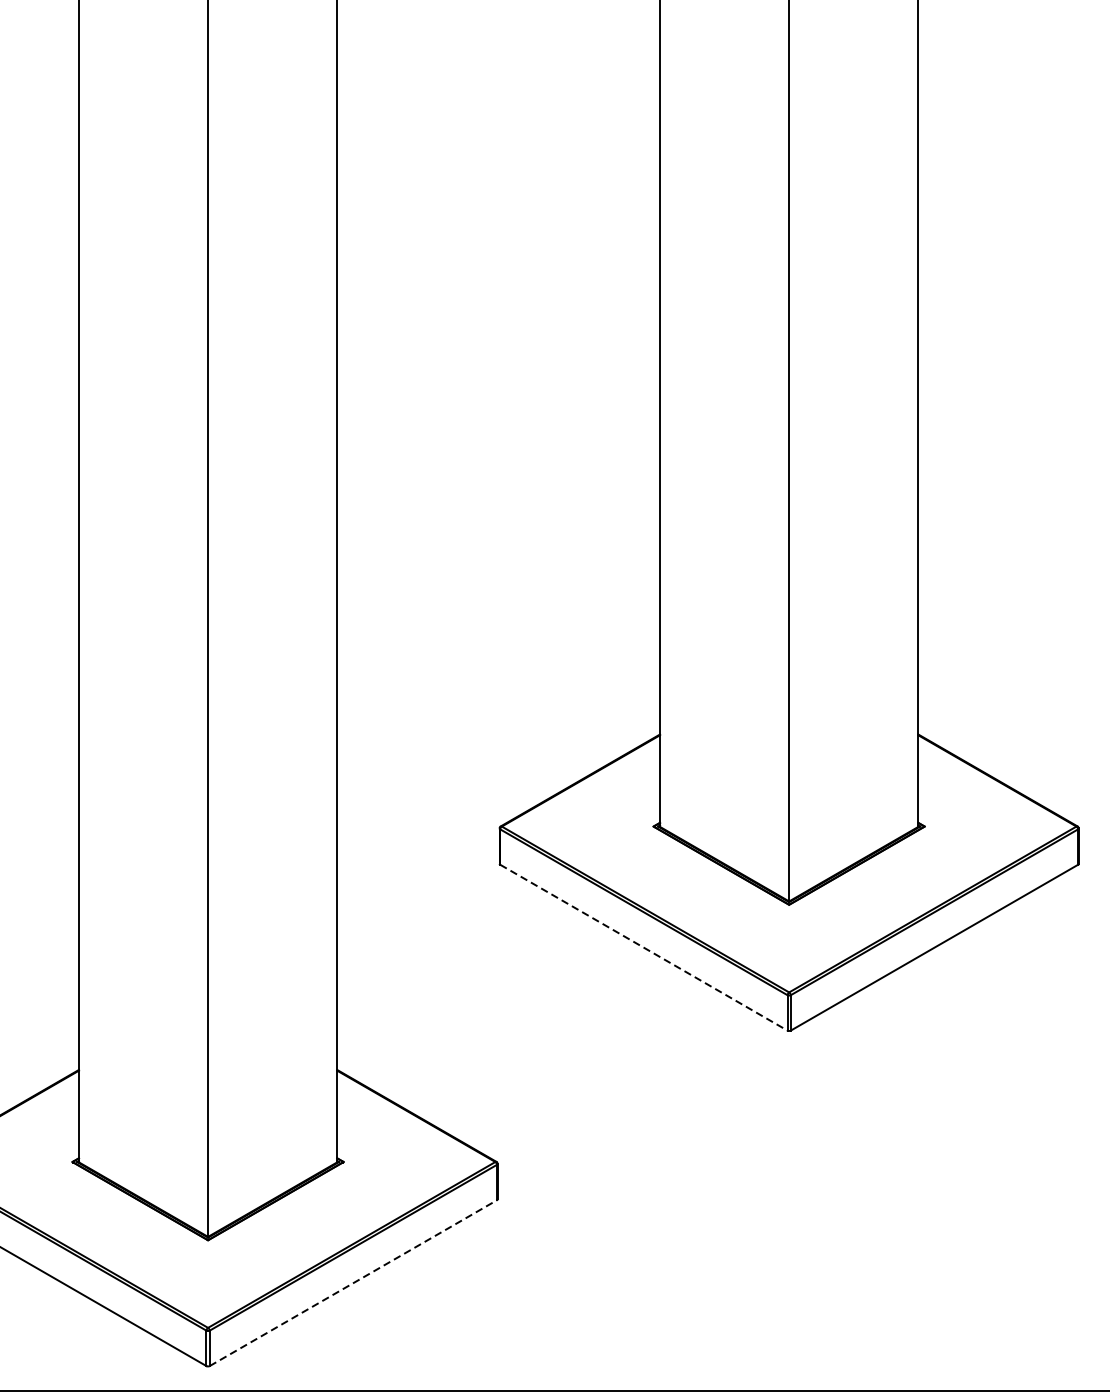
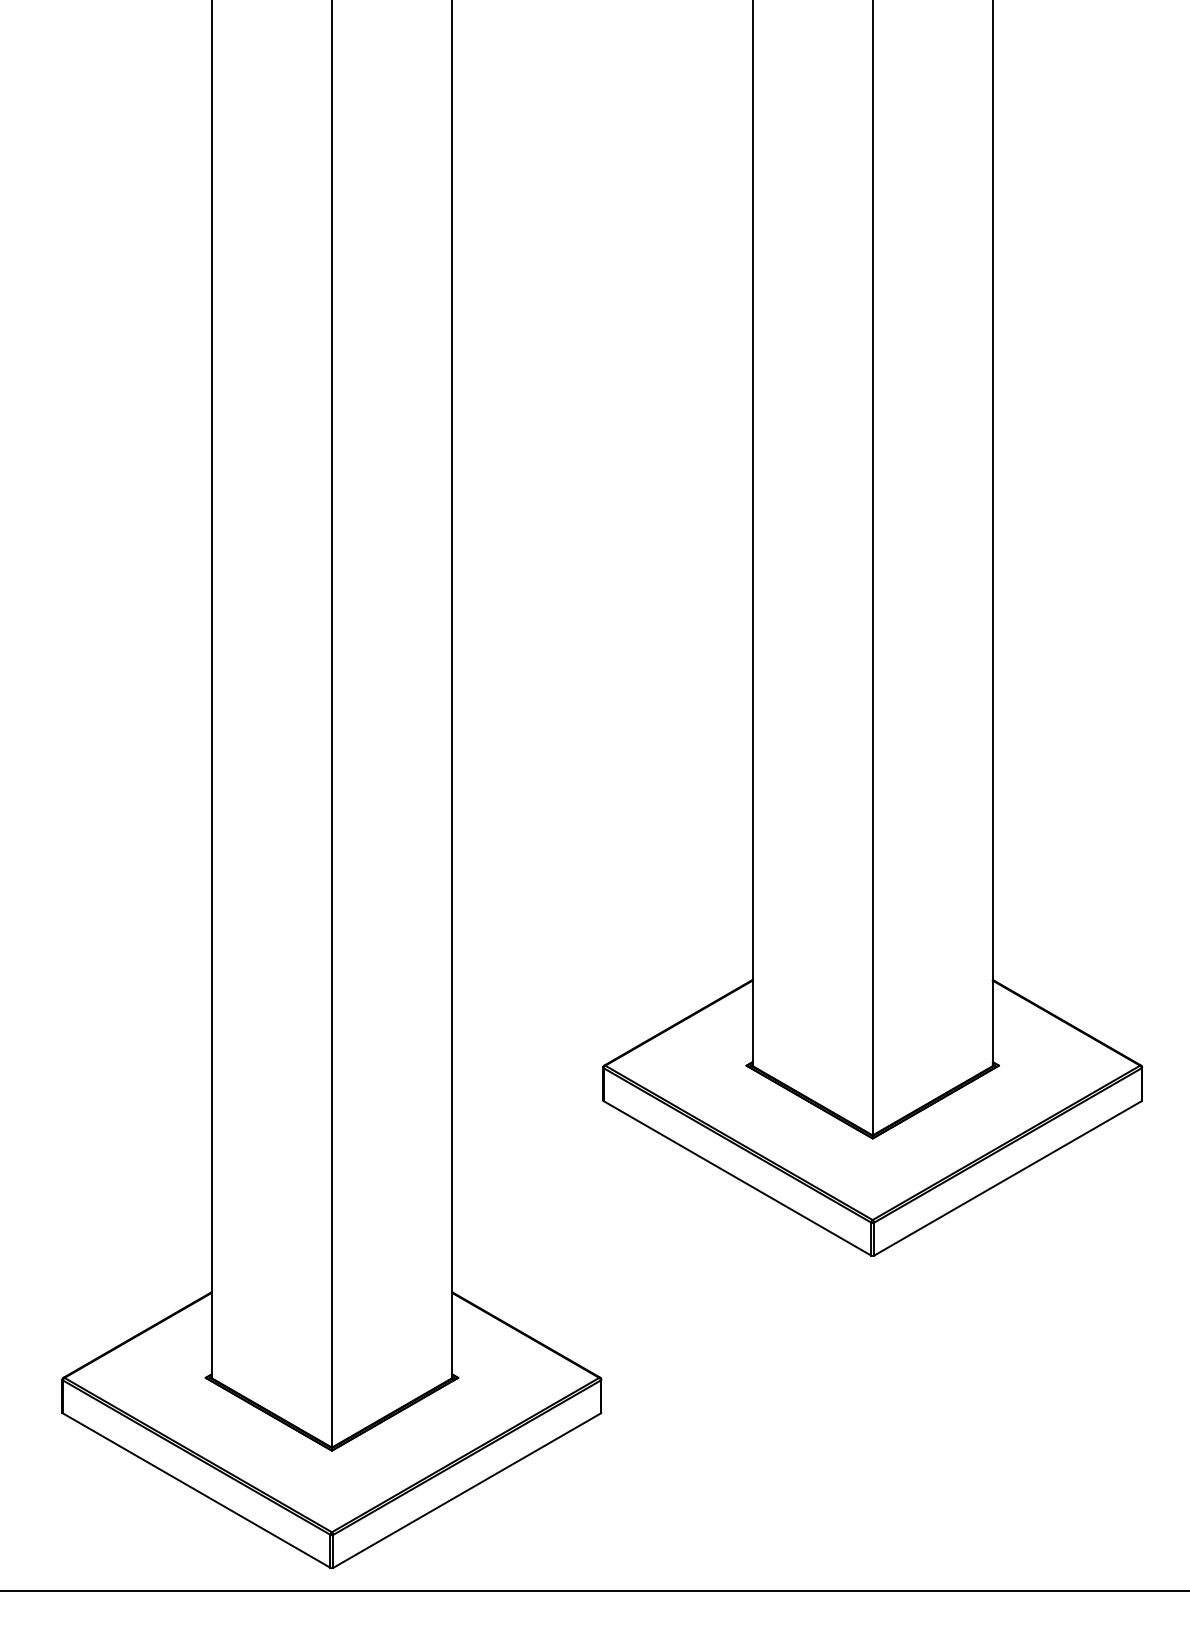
line: (643, 947) -> (737, 1178), dashed -> solid
line: (353, 1283) -> (467, 1490), dashed -> solid

